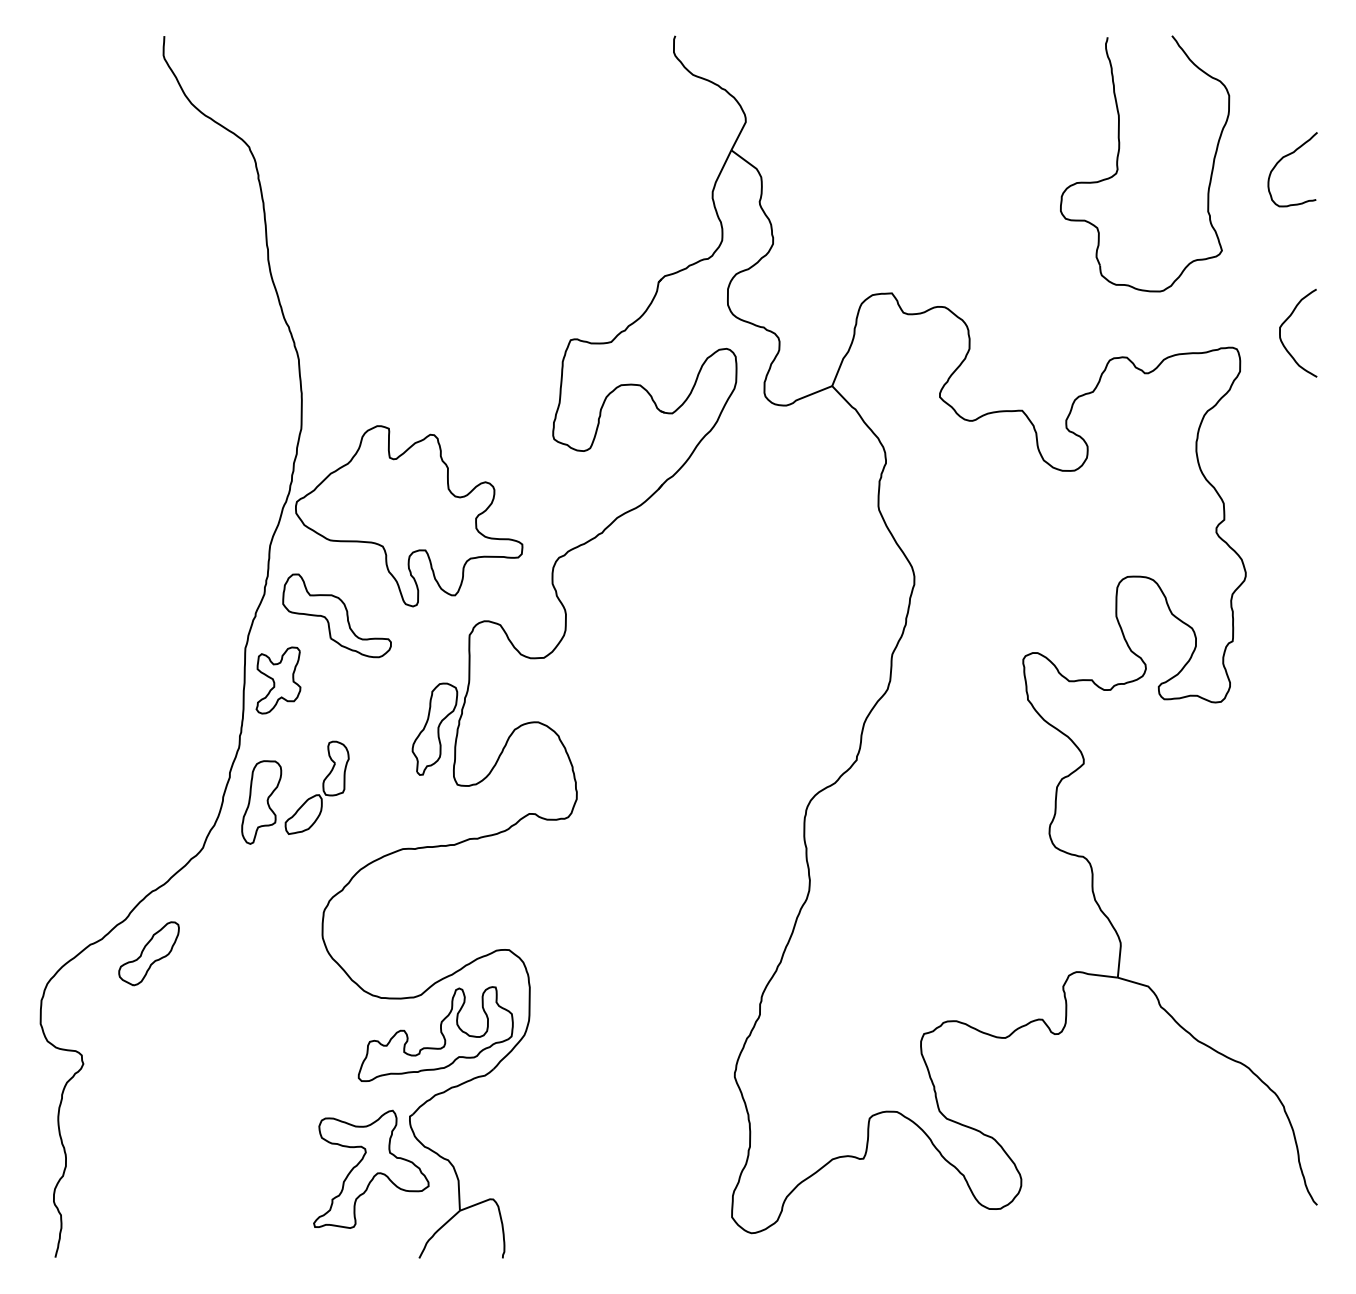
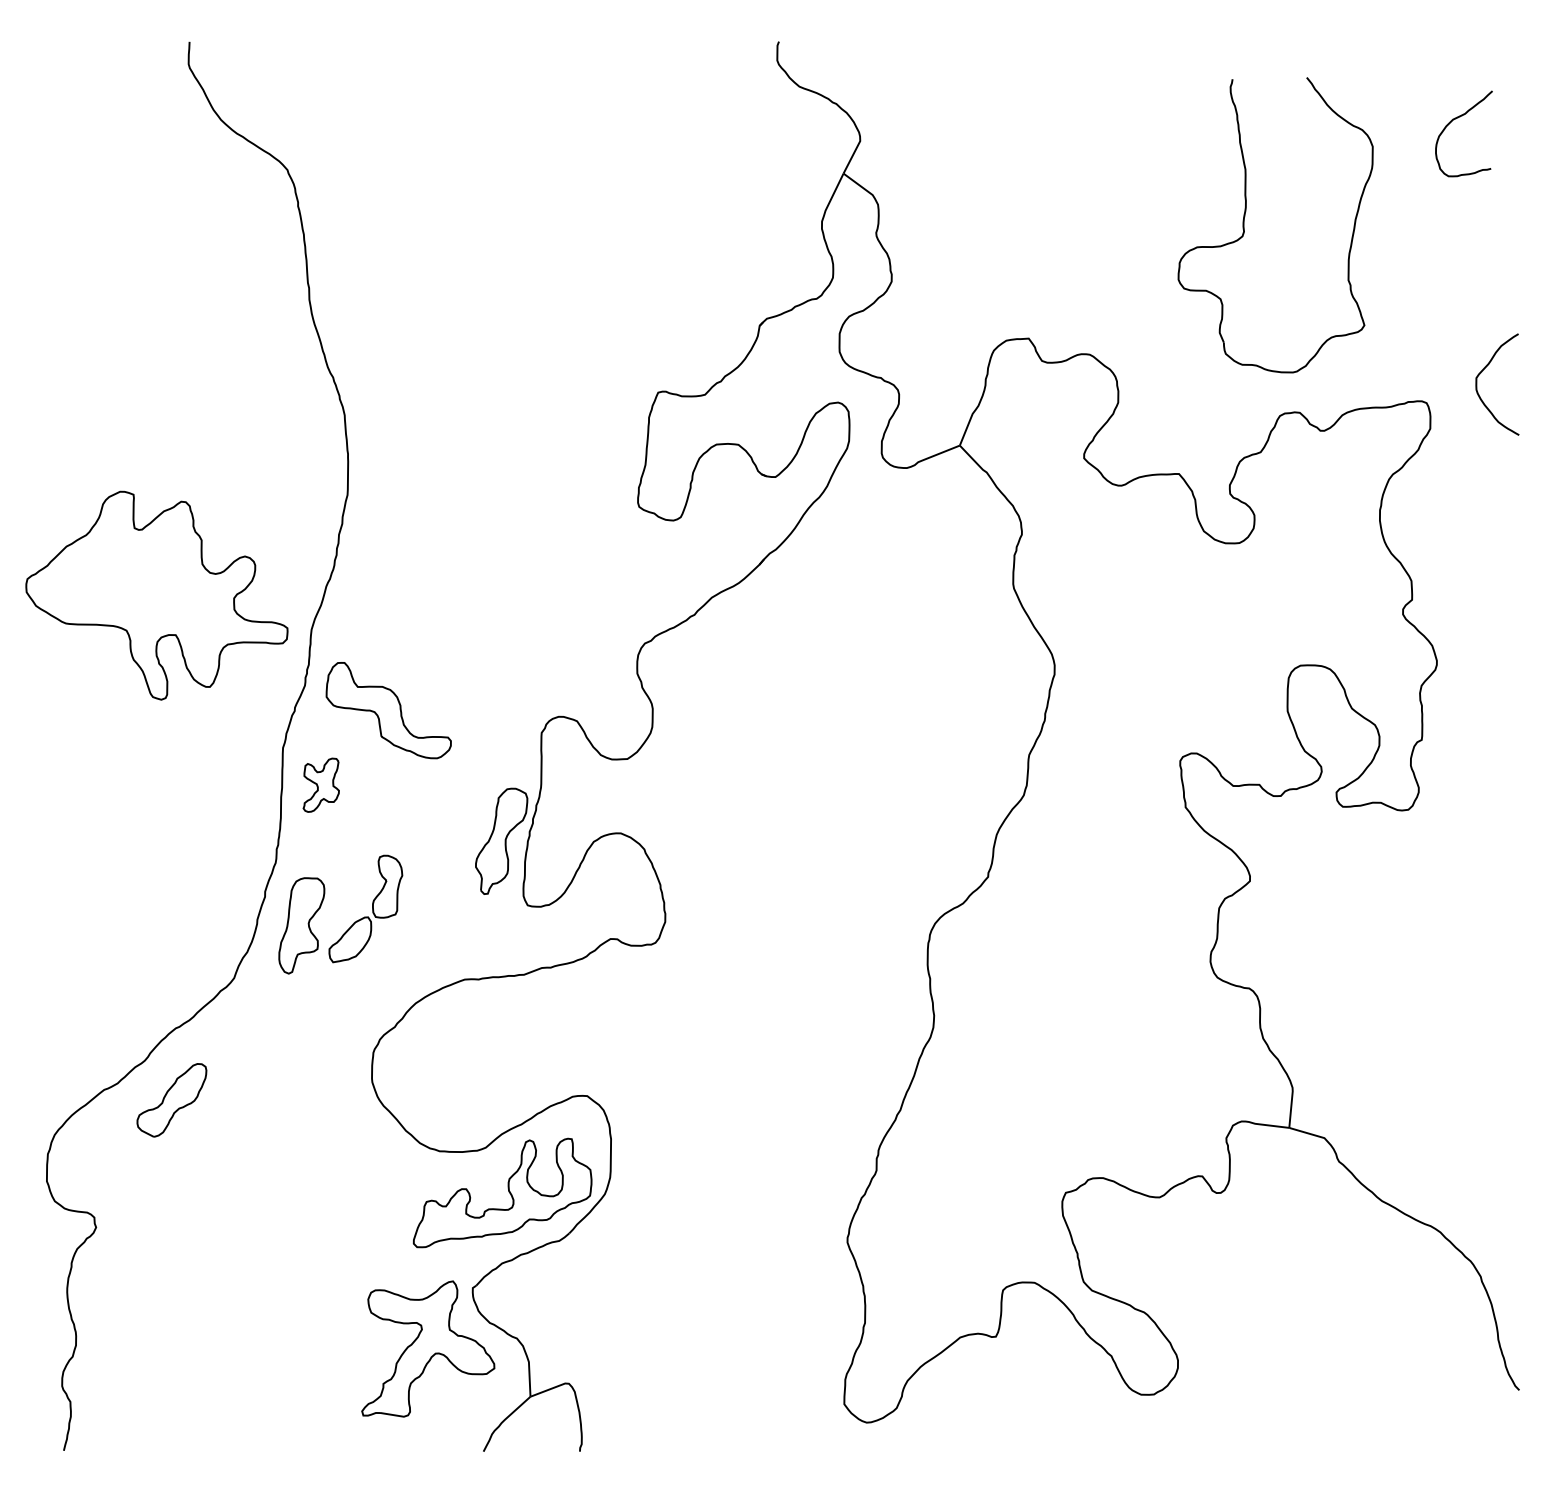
curve: (1287, 156) -> (1458, 118), moved
part: (1118, 164) -> (1244, 225), moved
part: (408, 516) -> (156, 595), moved
part: (278, 680) -> (321, 785), size x0.7

